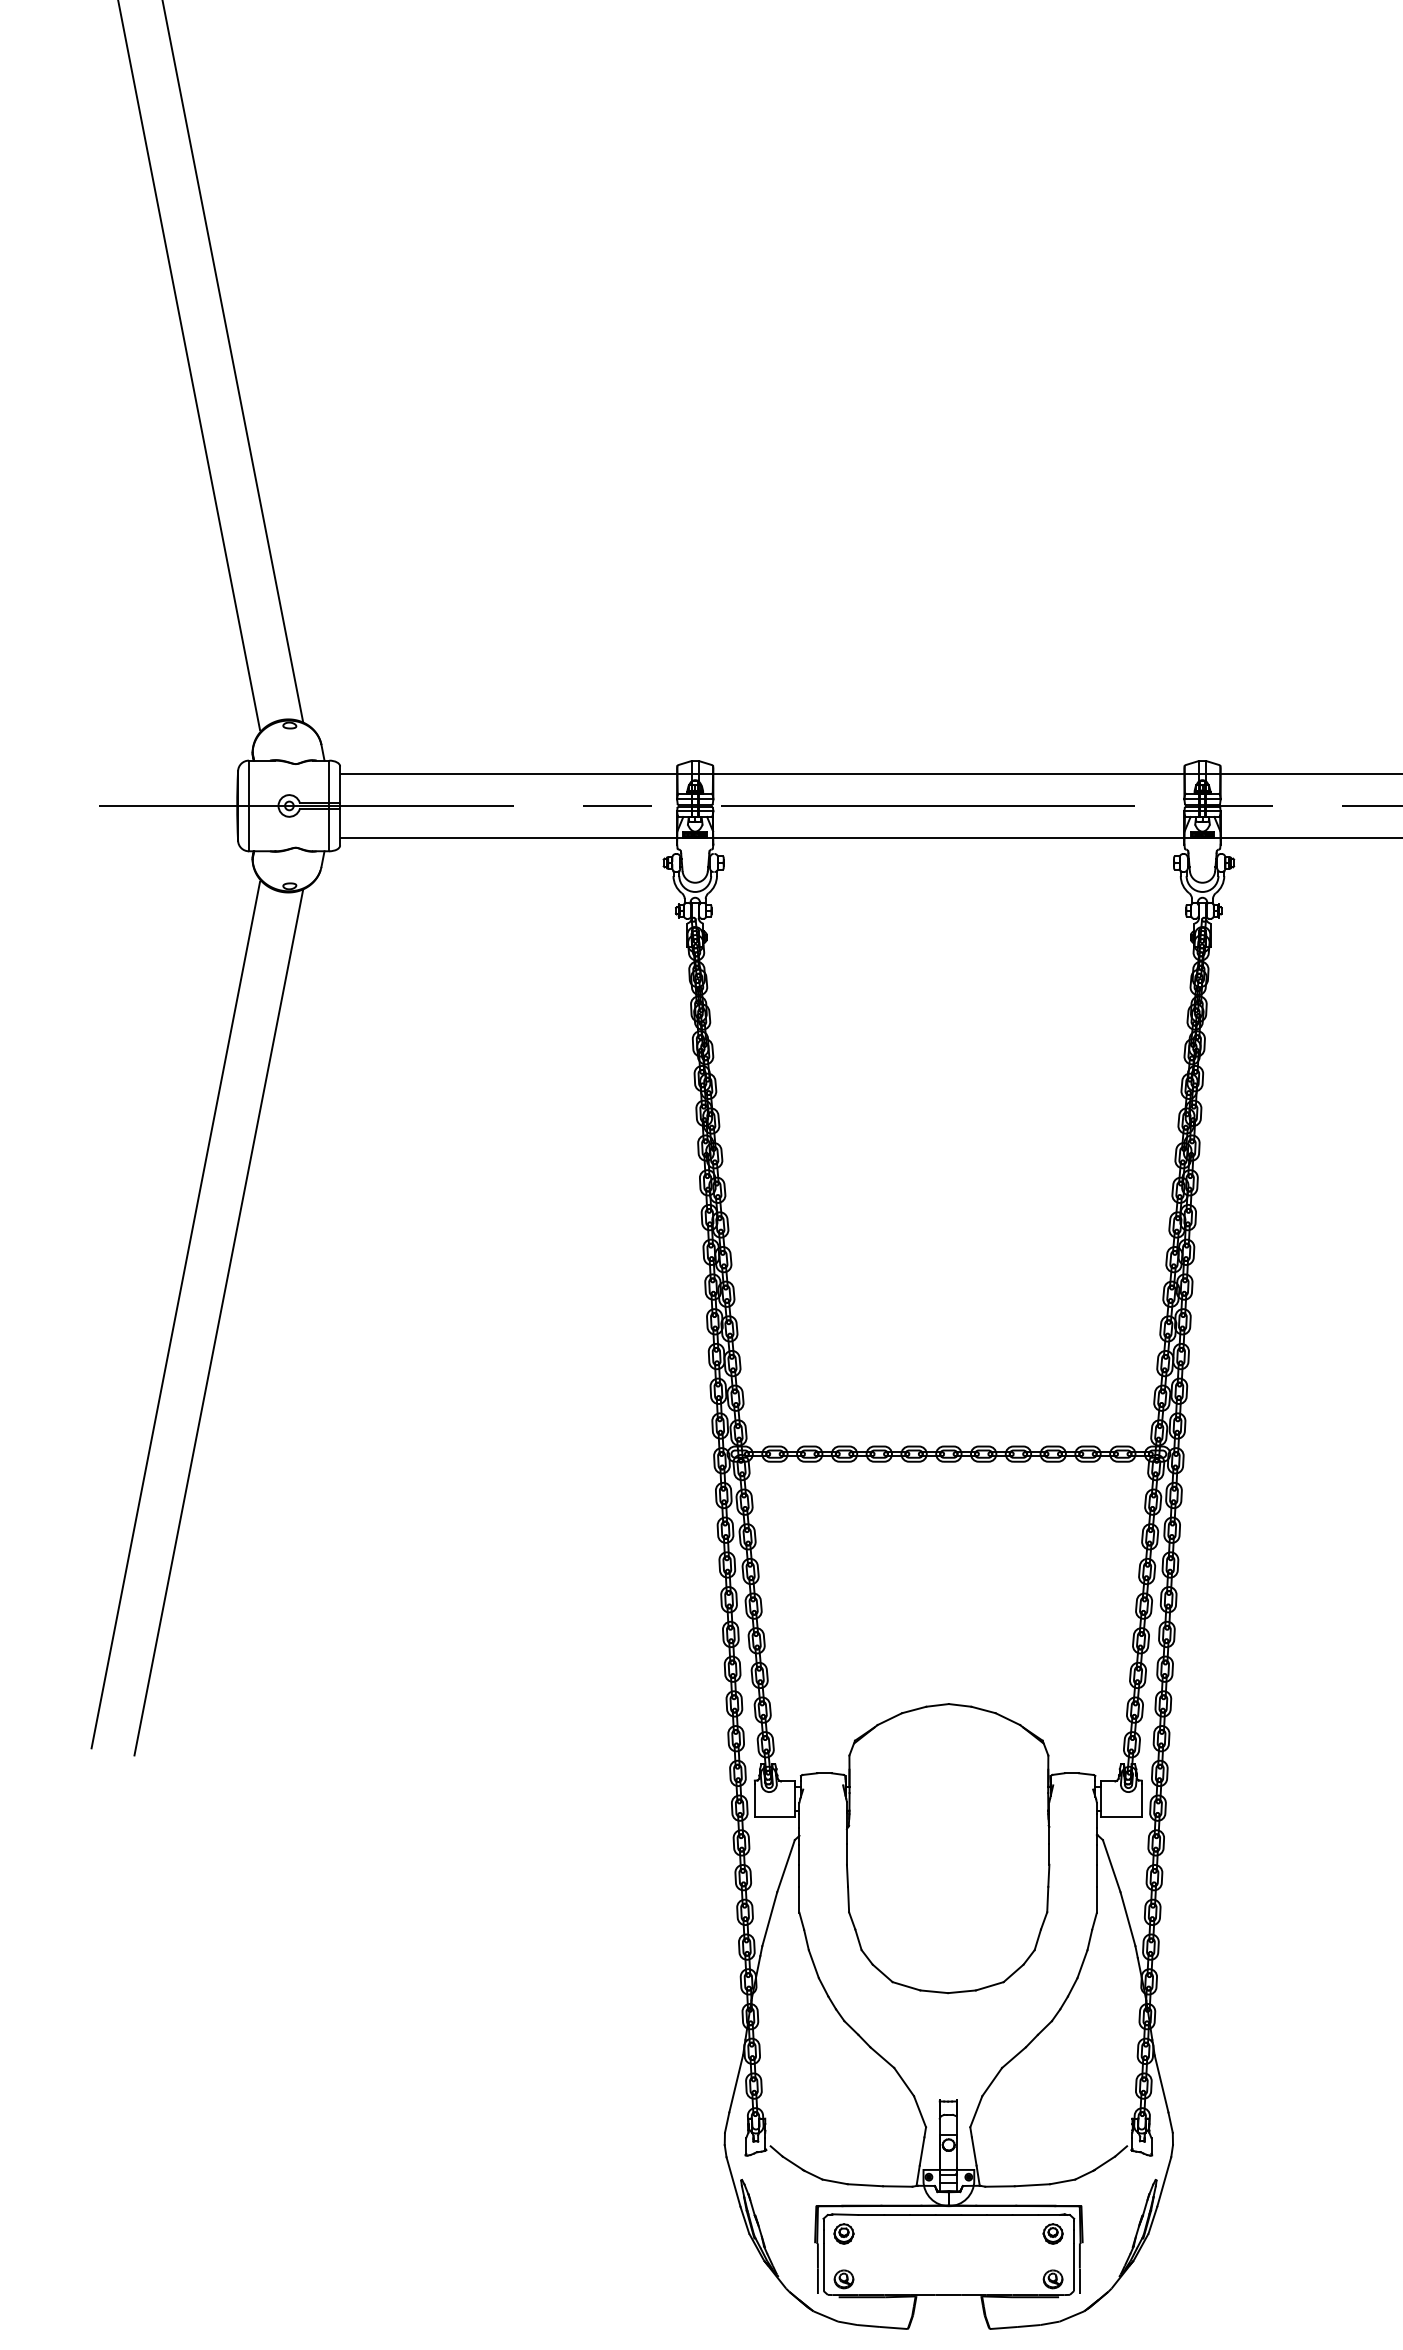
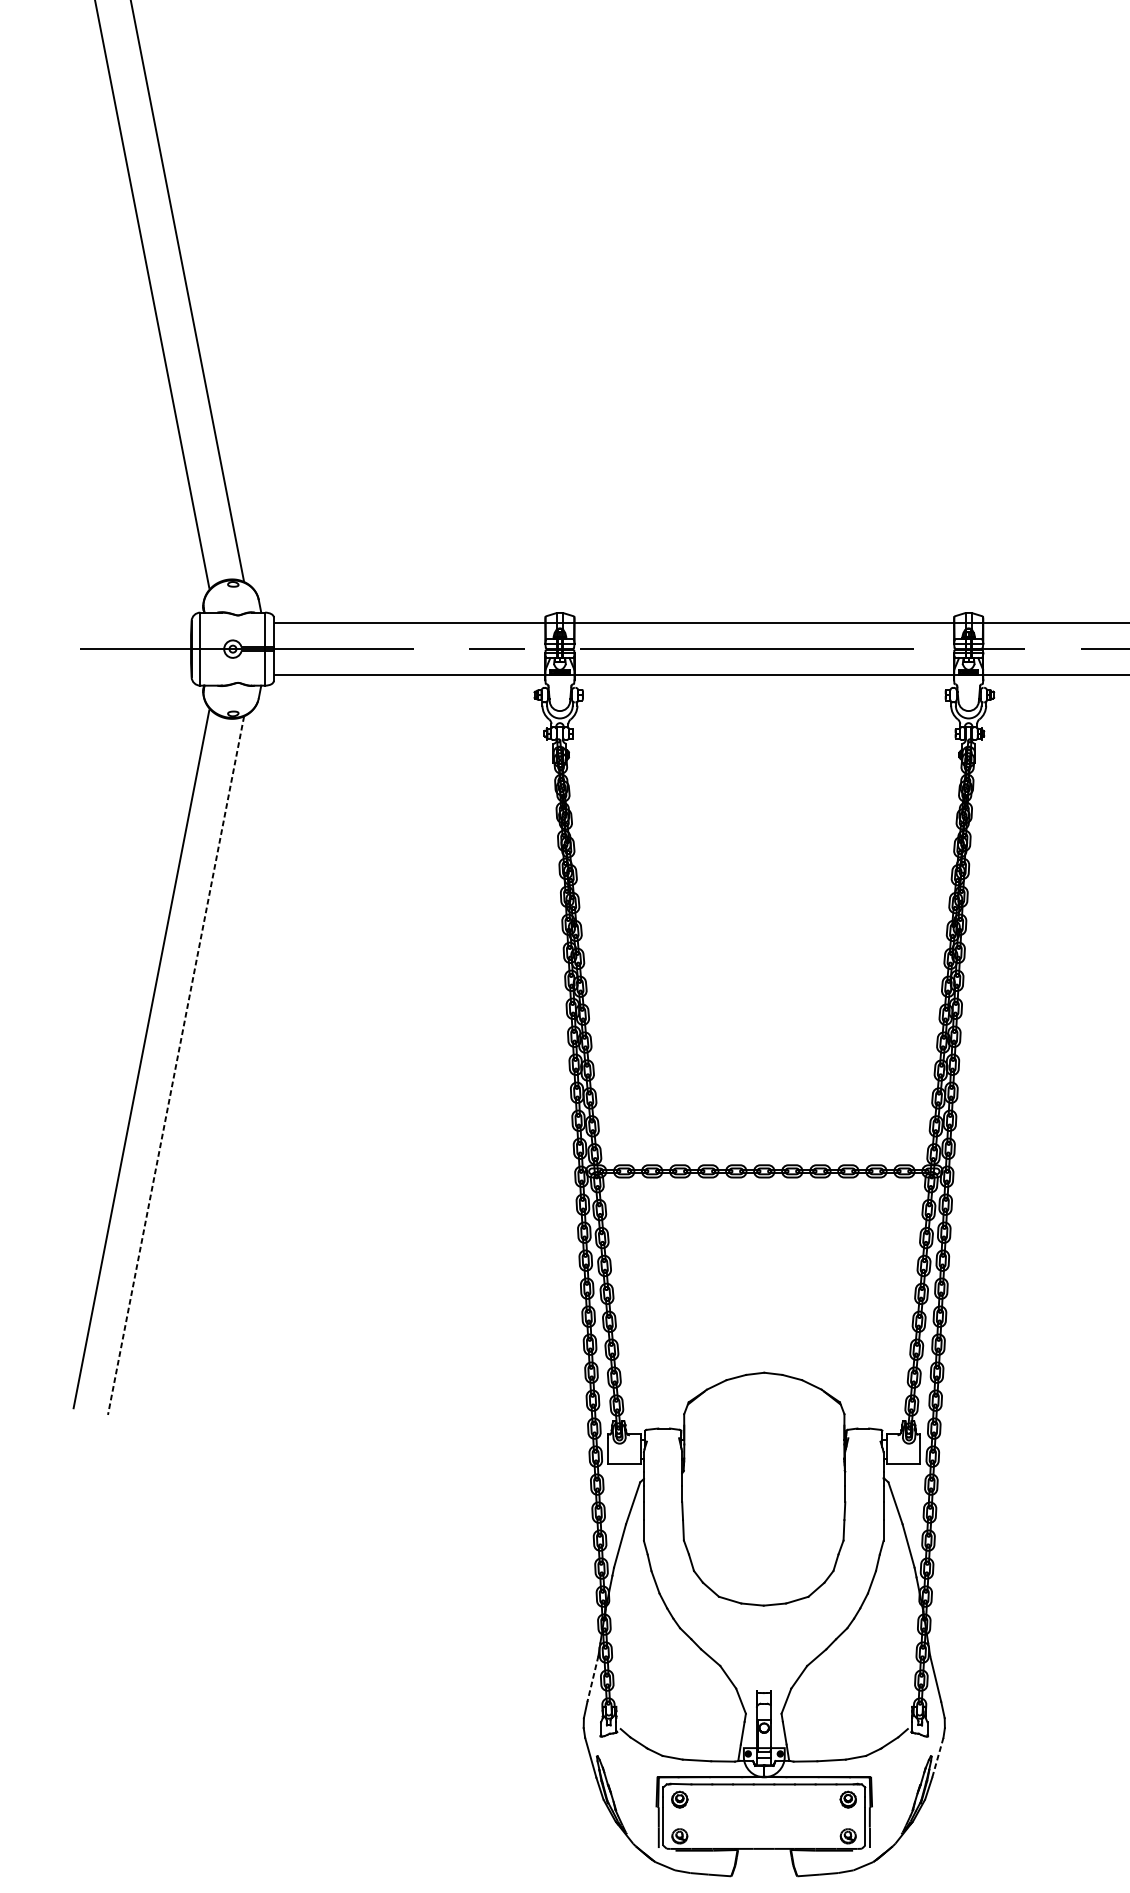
line: (218, 1322) -> (175, 1065), solid -> dashed
line: (736, 2084) -> (593, 1679), solid -> dashed
line: (1164, 2182) -> (938, 1758), solid -> dashed

